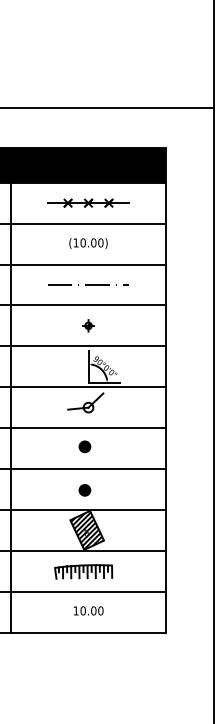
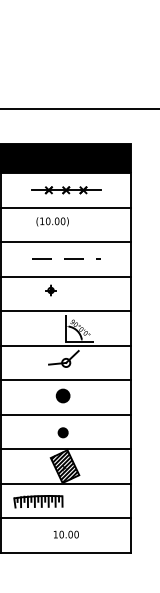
text: (88, 243) -> (52, 221), moved
part: (88, 325) -> (50, 290), moved
part: (84, 446) -> (62, 395), size x1.4
part: (83, 571) -> (38, 501), moved

